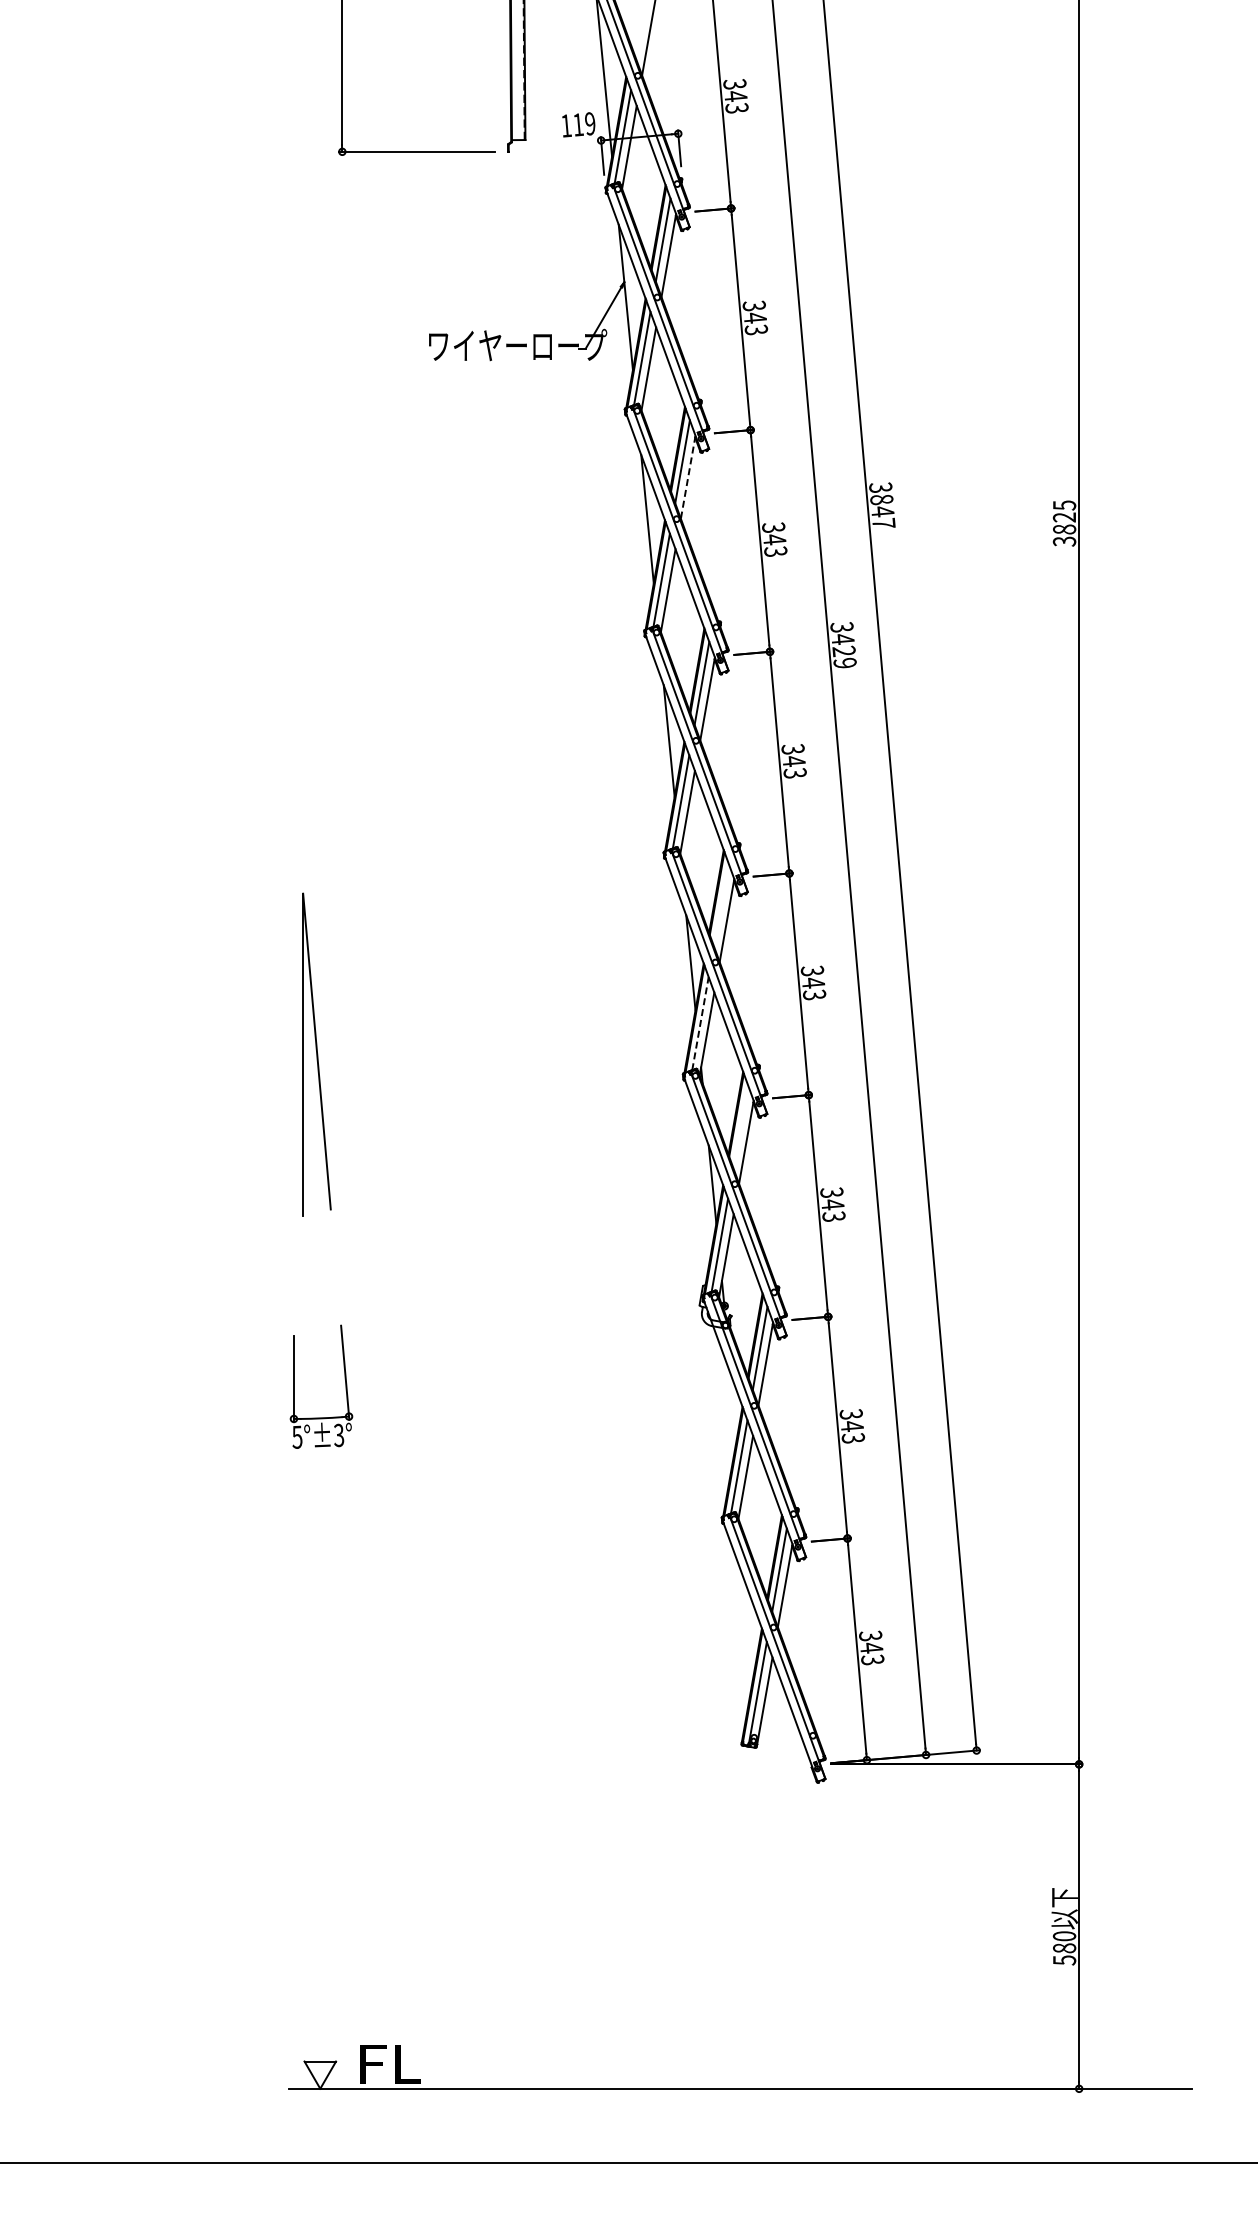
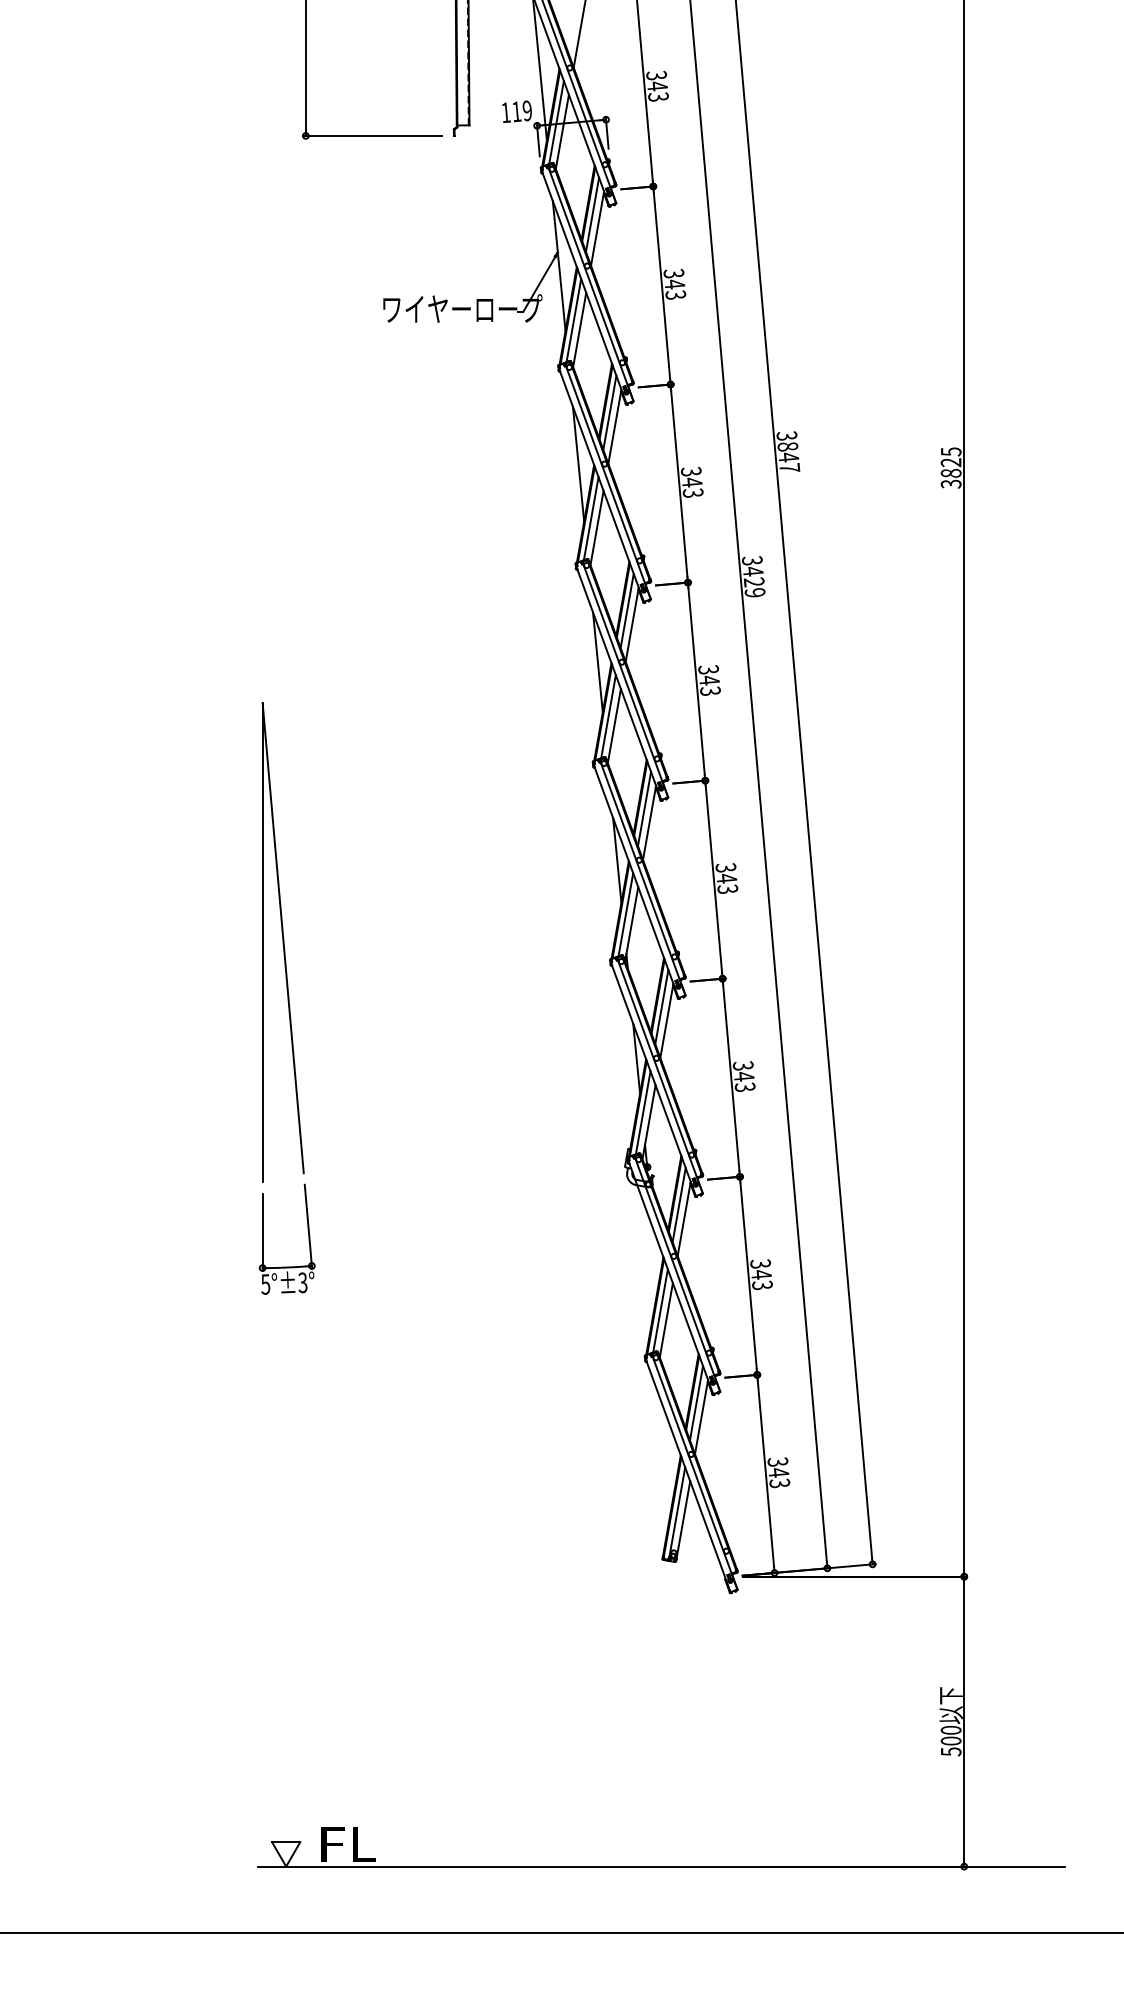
line: (688, 477) -> (615, 426), dashed -> solid
line: (721, 904) -> (644, 808), added
line: (700, 1023) -> (625, 914), dashed -> solid
part: (316, 1054) -> (282, 942), size x1.67
line: (740, 1126) -> (661, 1006), added
text: (1064, 1948) -> (951, 1741), 580 -> 500

